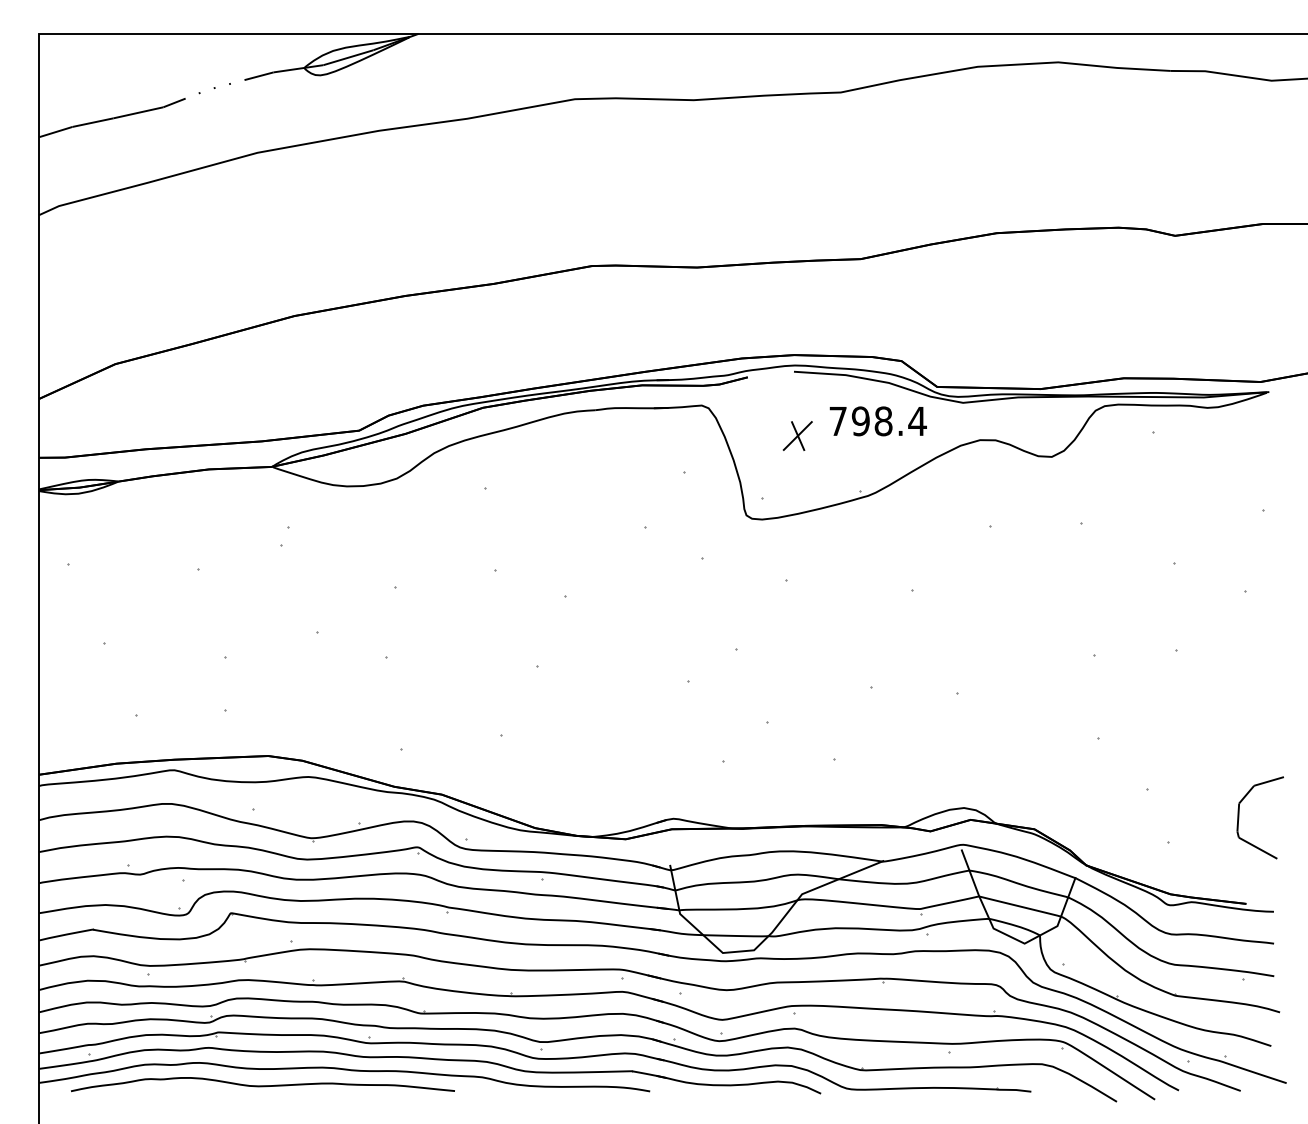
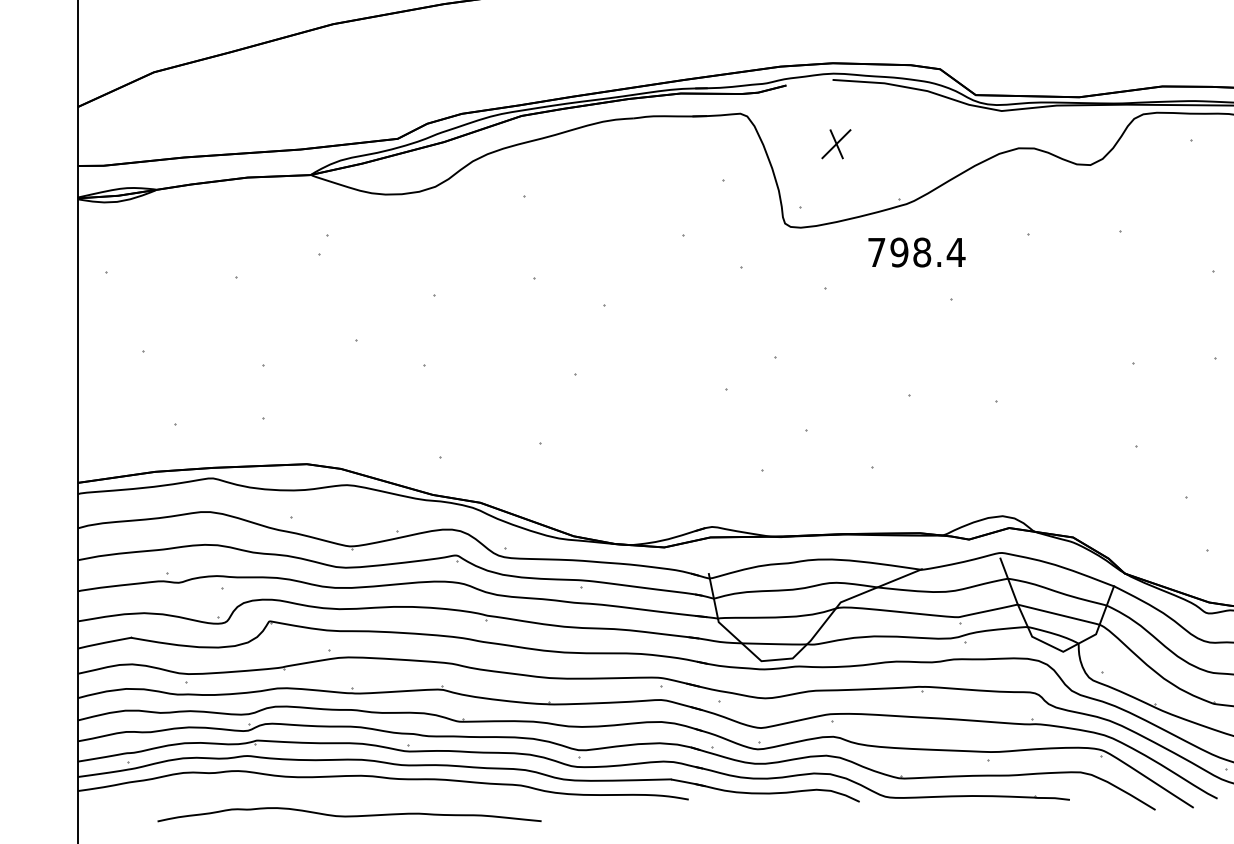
text: (877, 421) -> (916, 252), moved
curve: (262, 1085) -> (349, 815), moved

